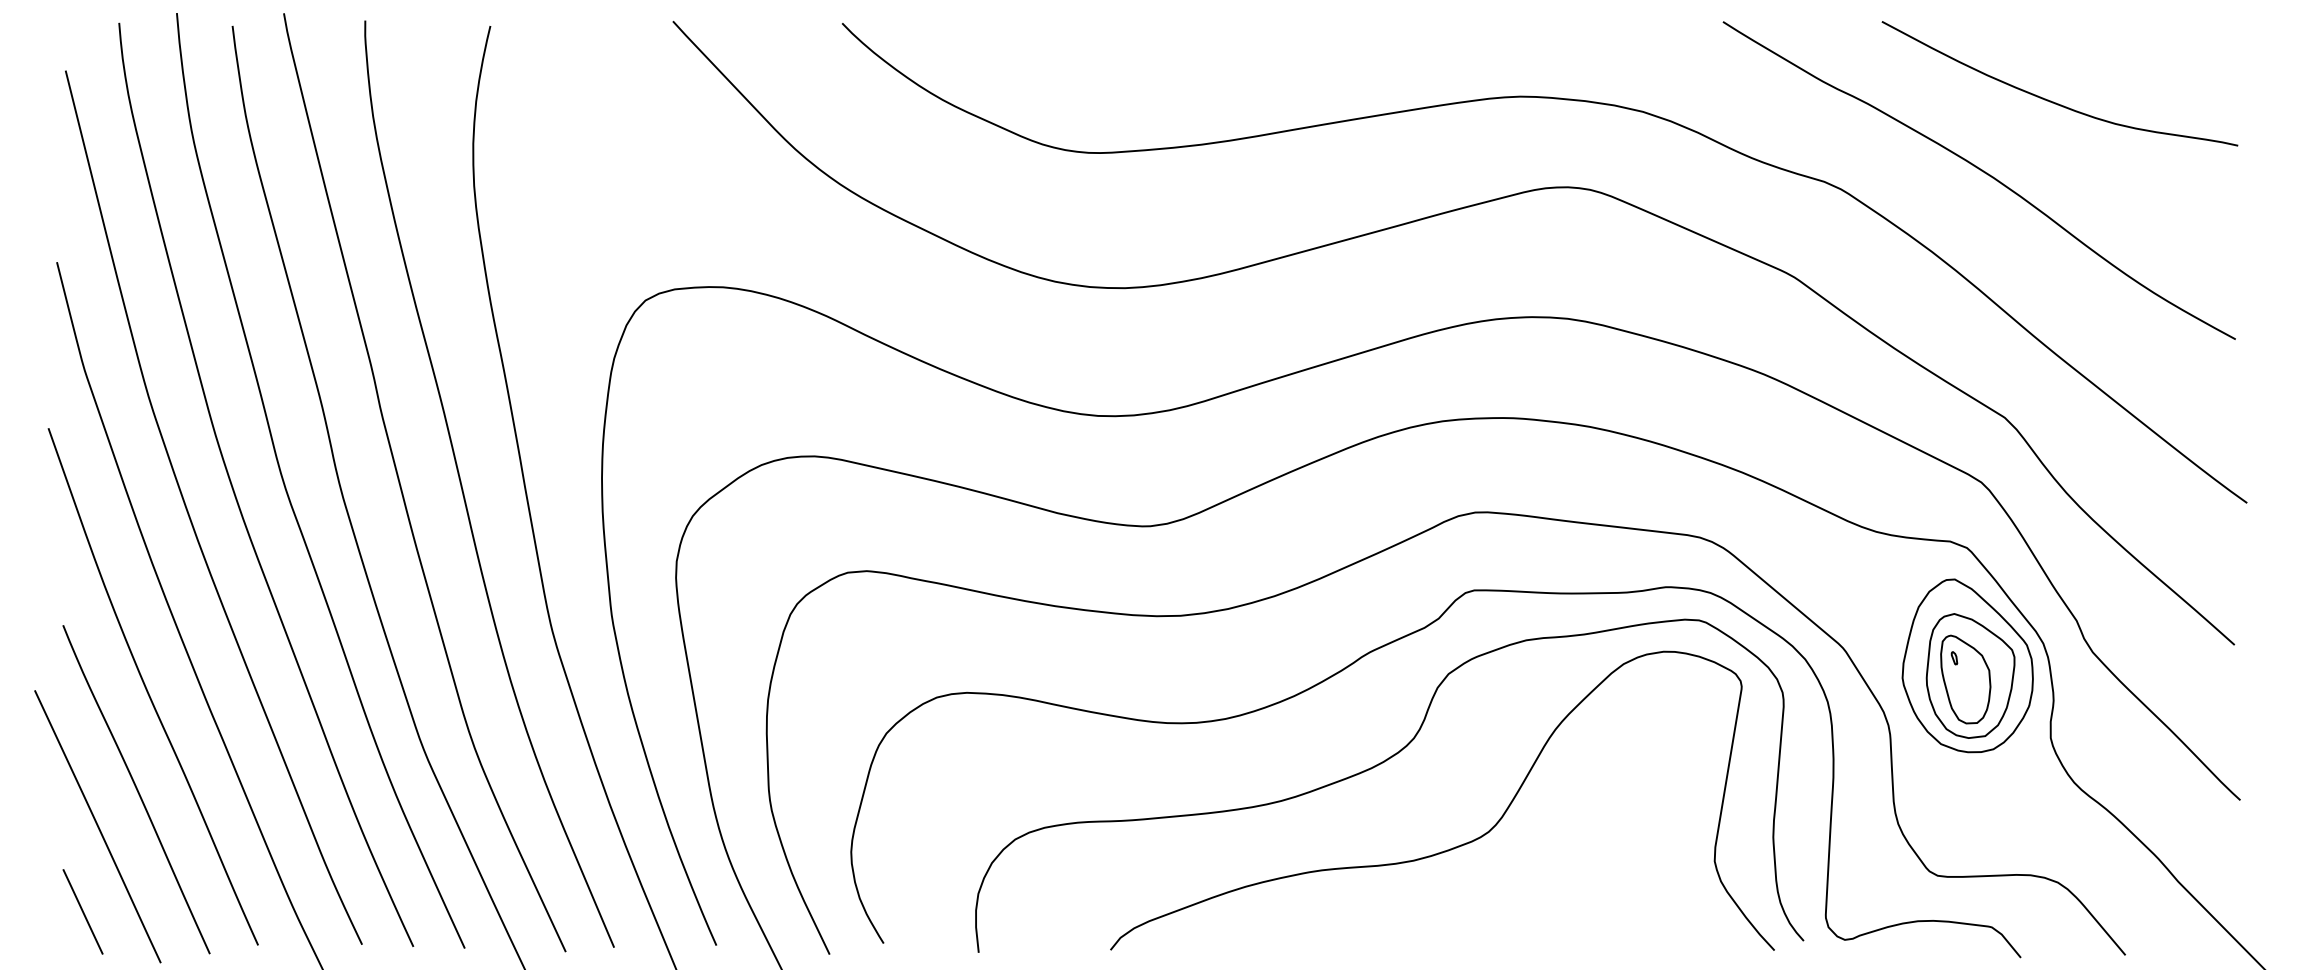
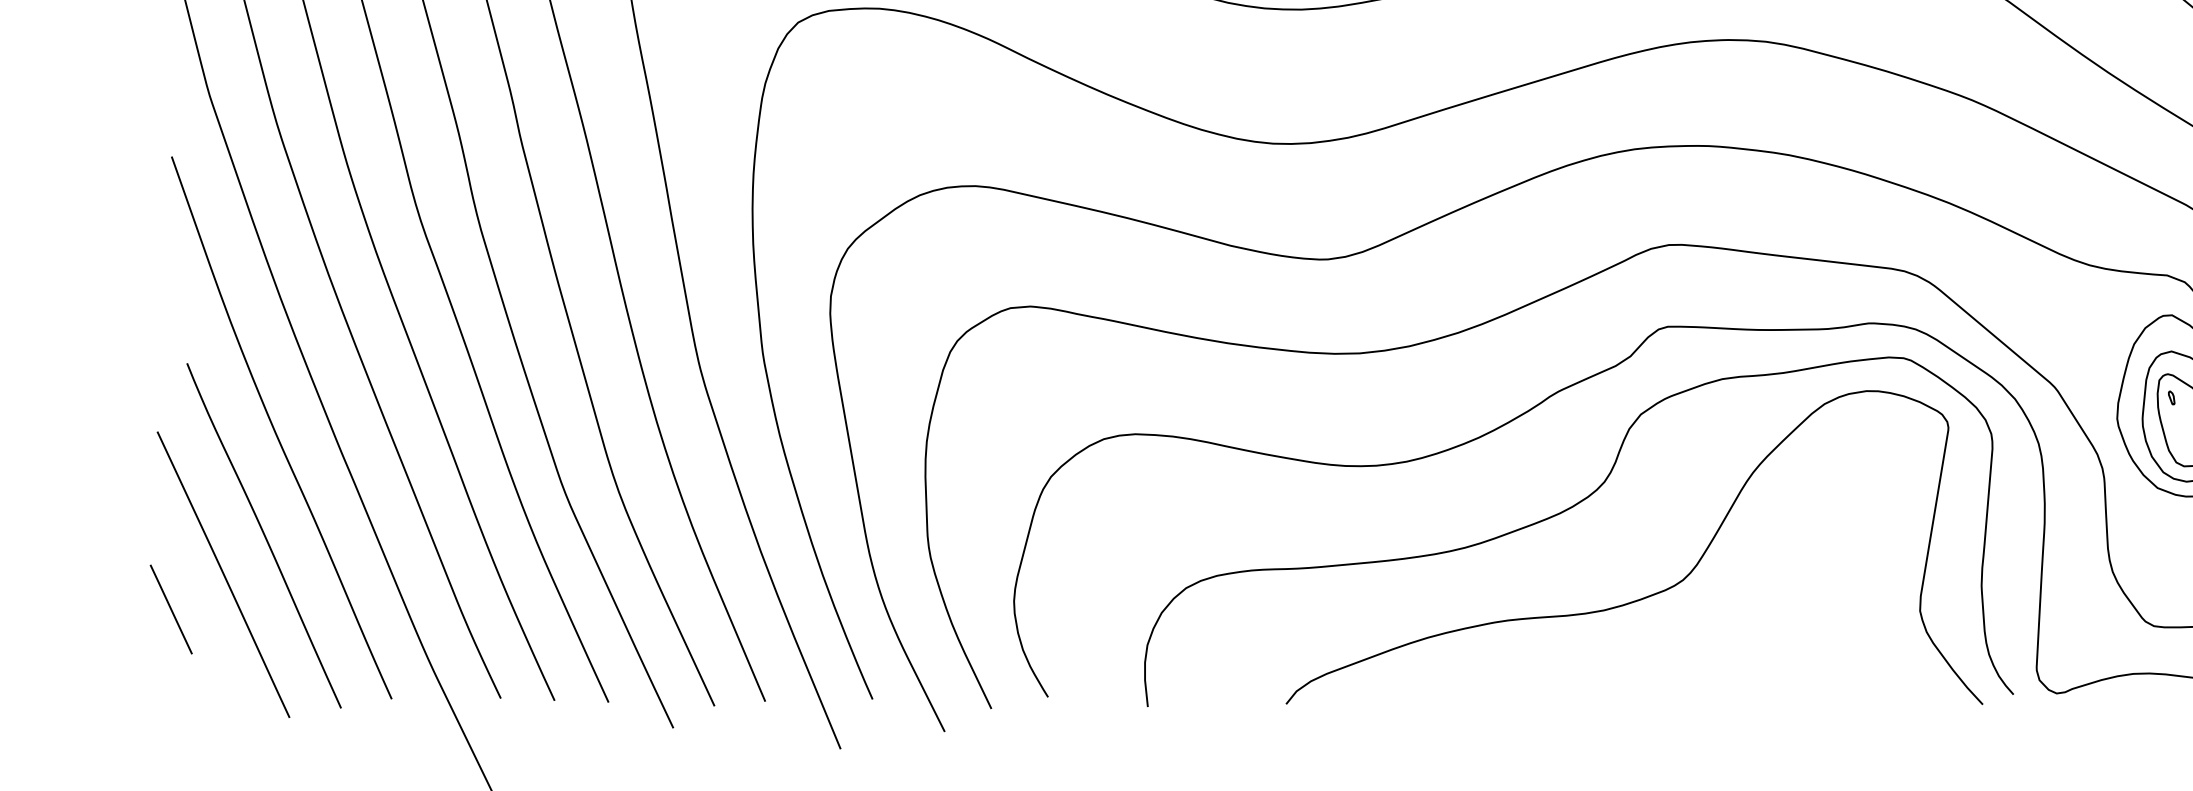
line: (82, 911) -> (170, 609), moved

